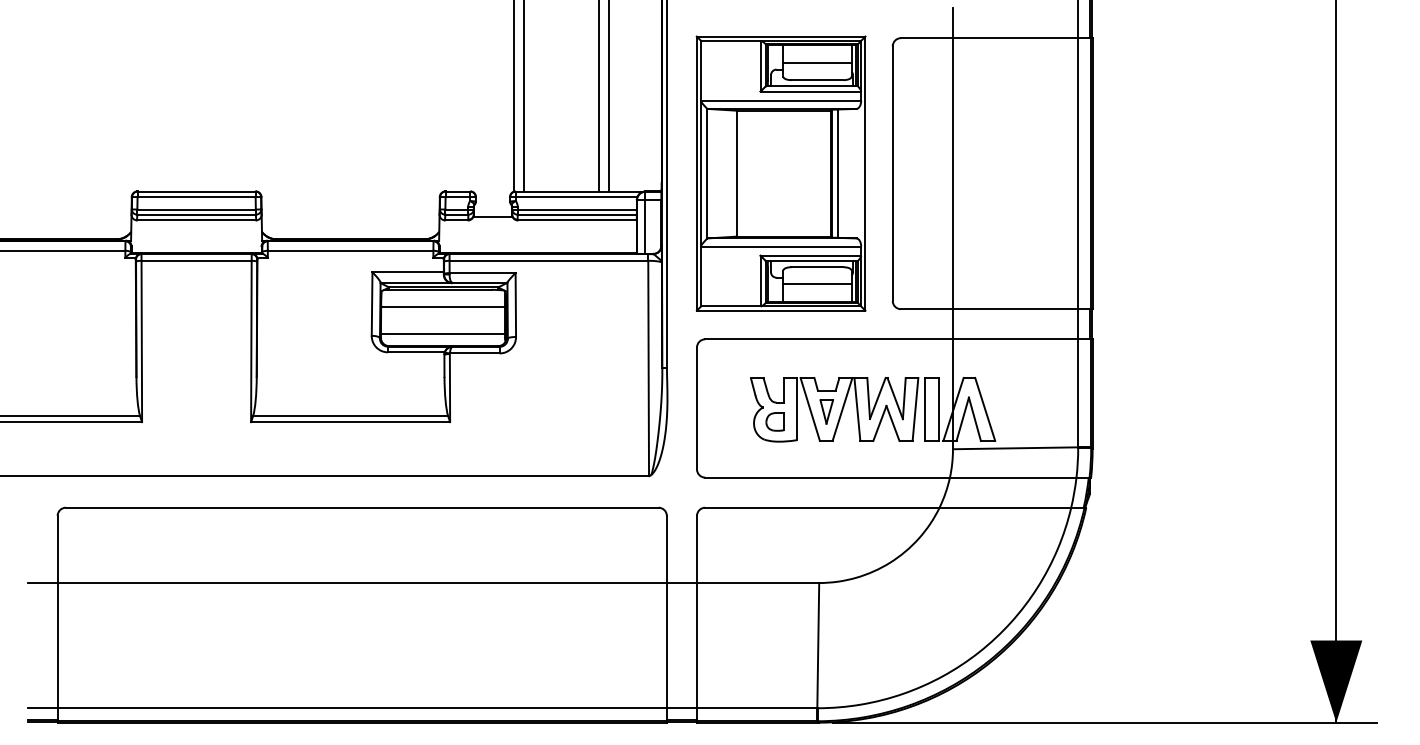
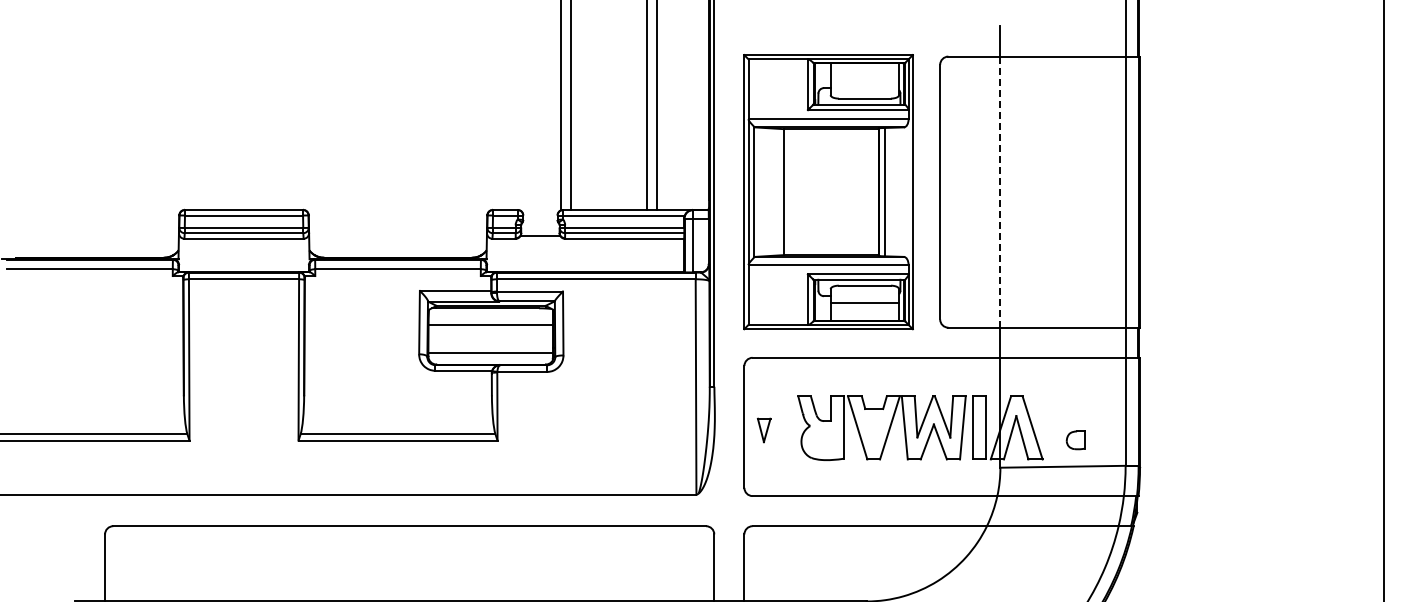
line: (817, 62) -> (864, 80), removed
line: (953, 173) -> (1000, 191), solid -> dashed
part: (826, 411) -> (763, 429), moved
part: (774, 421) -> (1074, 439), moved

